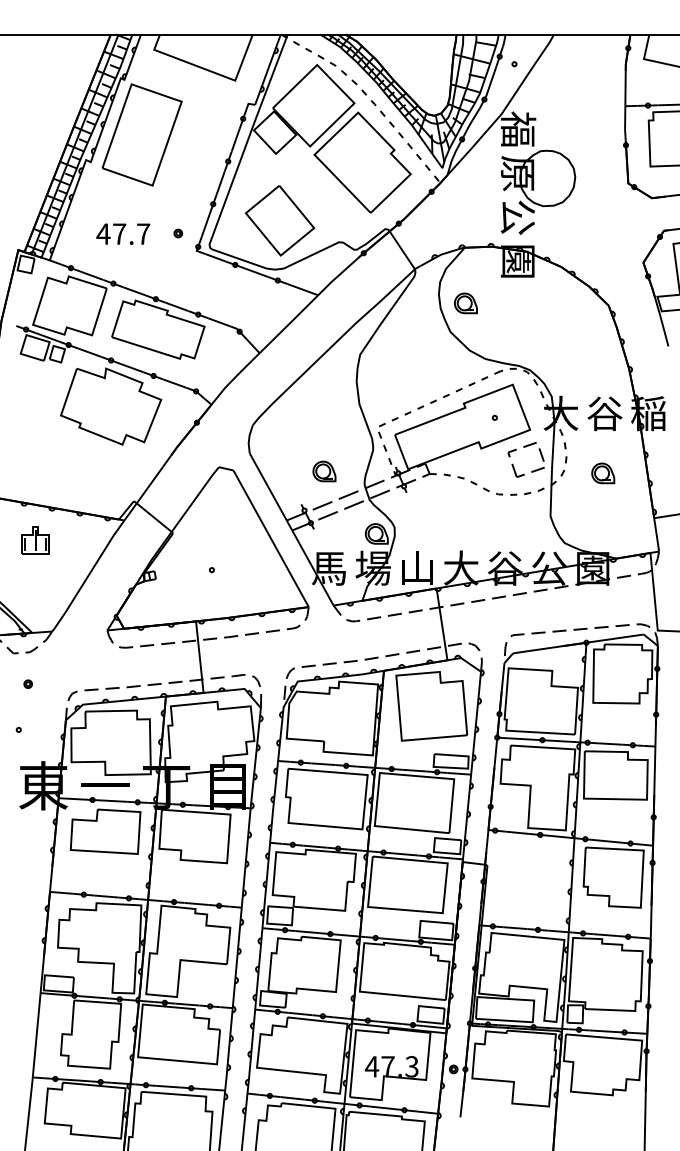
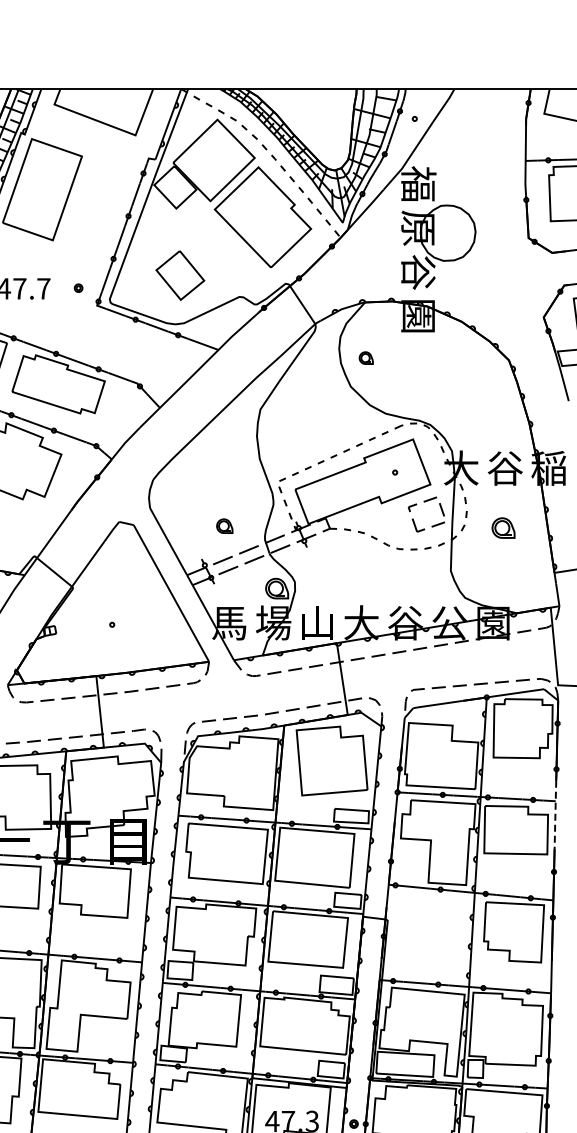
text: (517, 217) -> (417, 272), 公 -> 谷
part: (279, 220) -> (179, 275), size x0.7
part: (465, 303) -> (365, 358), size x0.6
part: (324, 471) -> (224, 526), size x0.7
line: (655, 759) -> (555, 814), solid -> dashed

